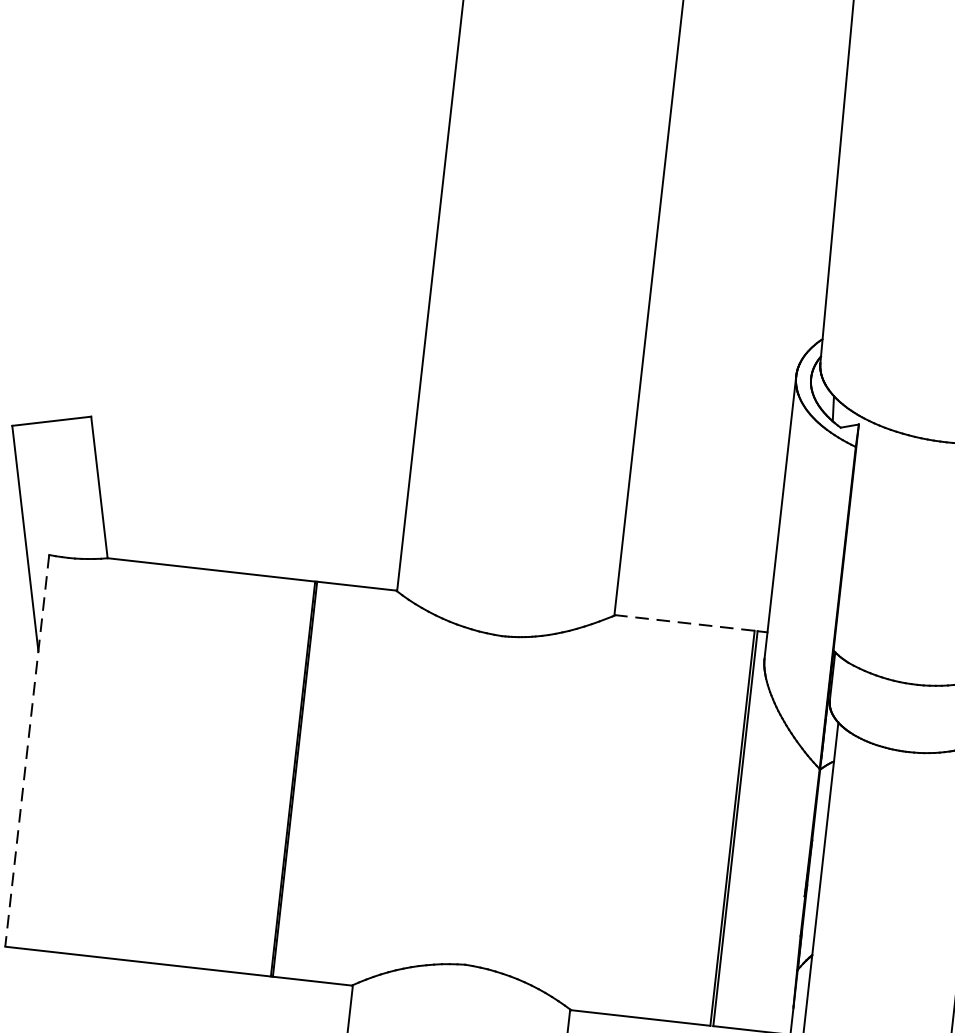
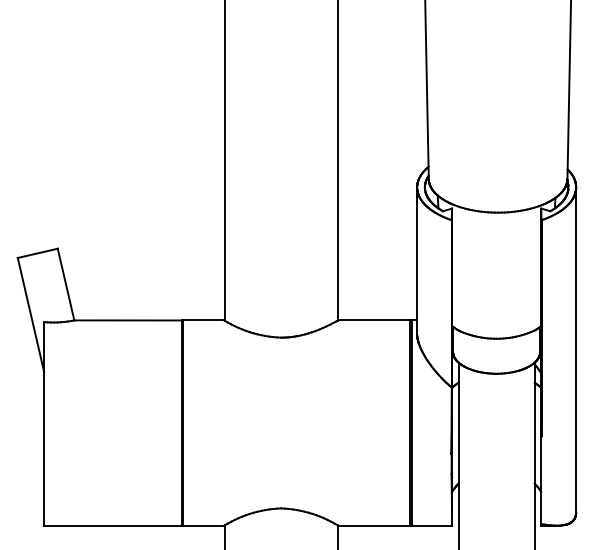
line: (683, 622) -> (373, 320), dashed -> solid
line: (27, 750) -> (44, 423), dashed -> solid

